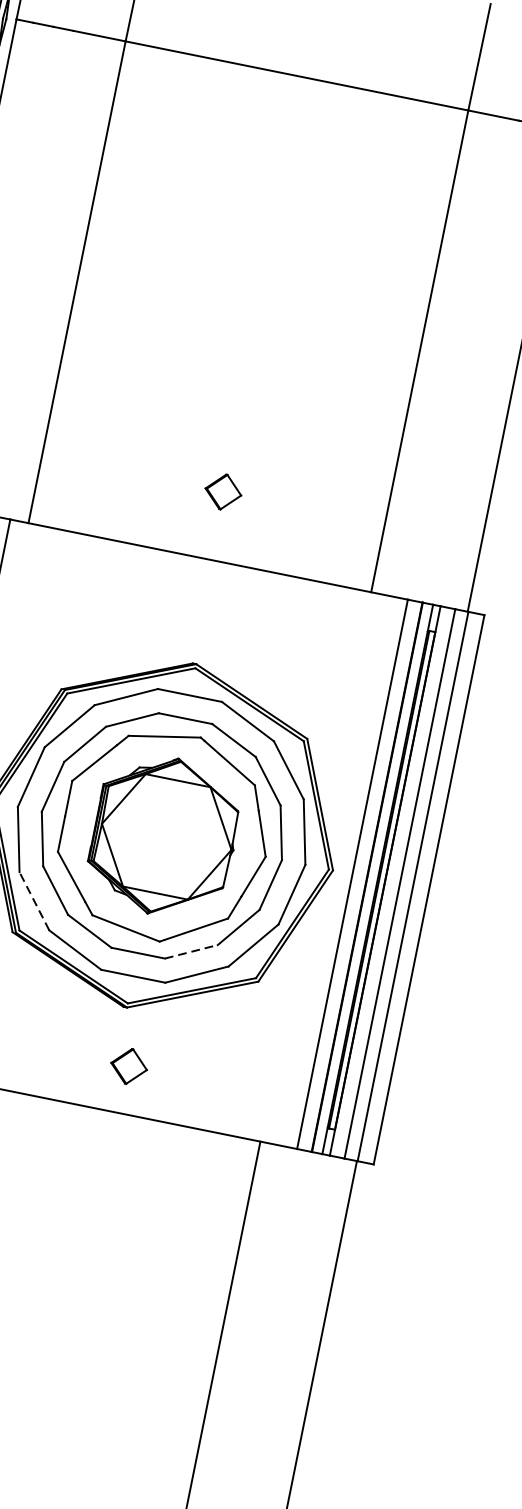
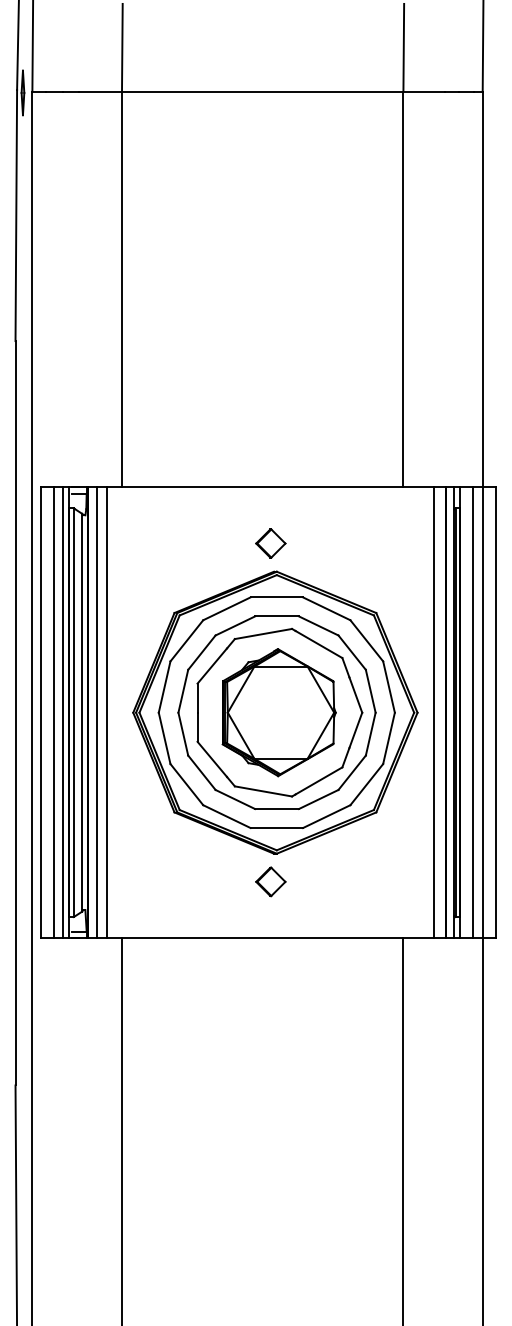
part: (222, 491) -> (270, 543), moved
line: (34, 901) -> (186, 784), dashed -> solid
line: (191, 951) -> (318, 799), dashed -> solid
part: (128, 1065) -> (270, 881), moved

